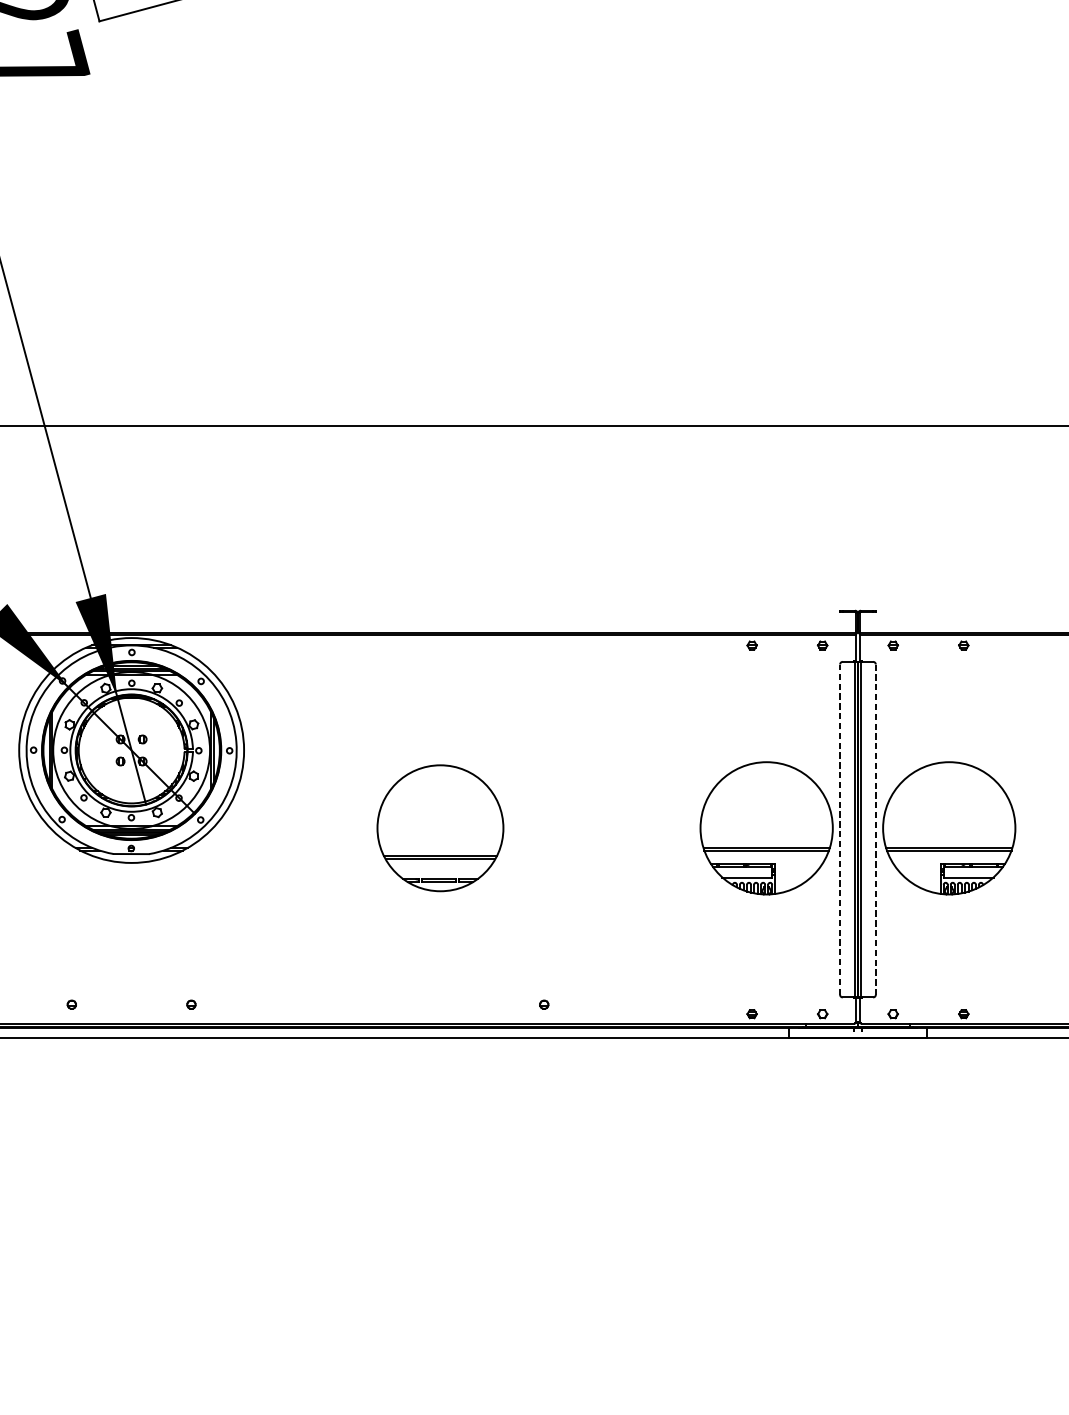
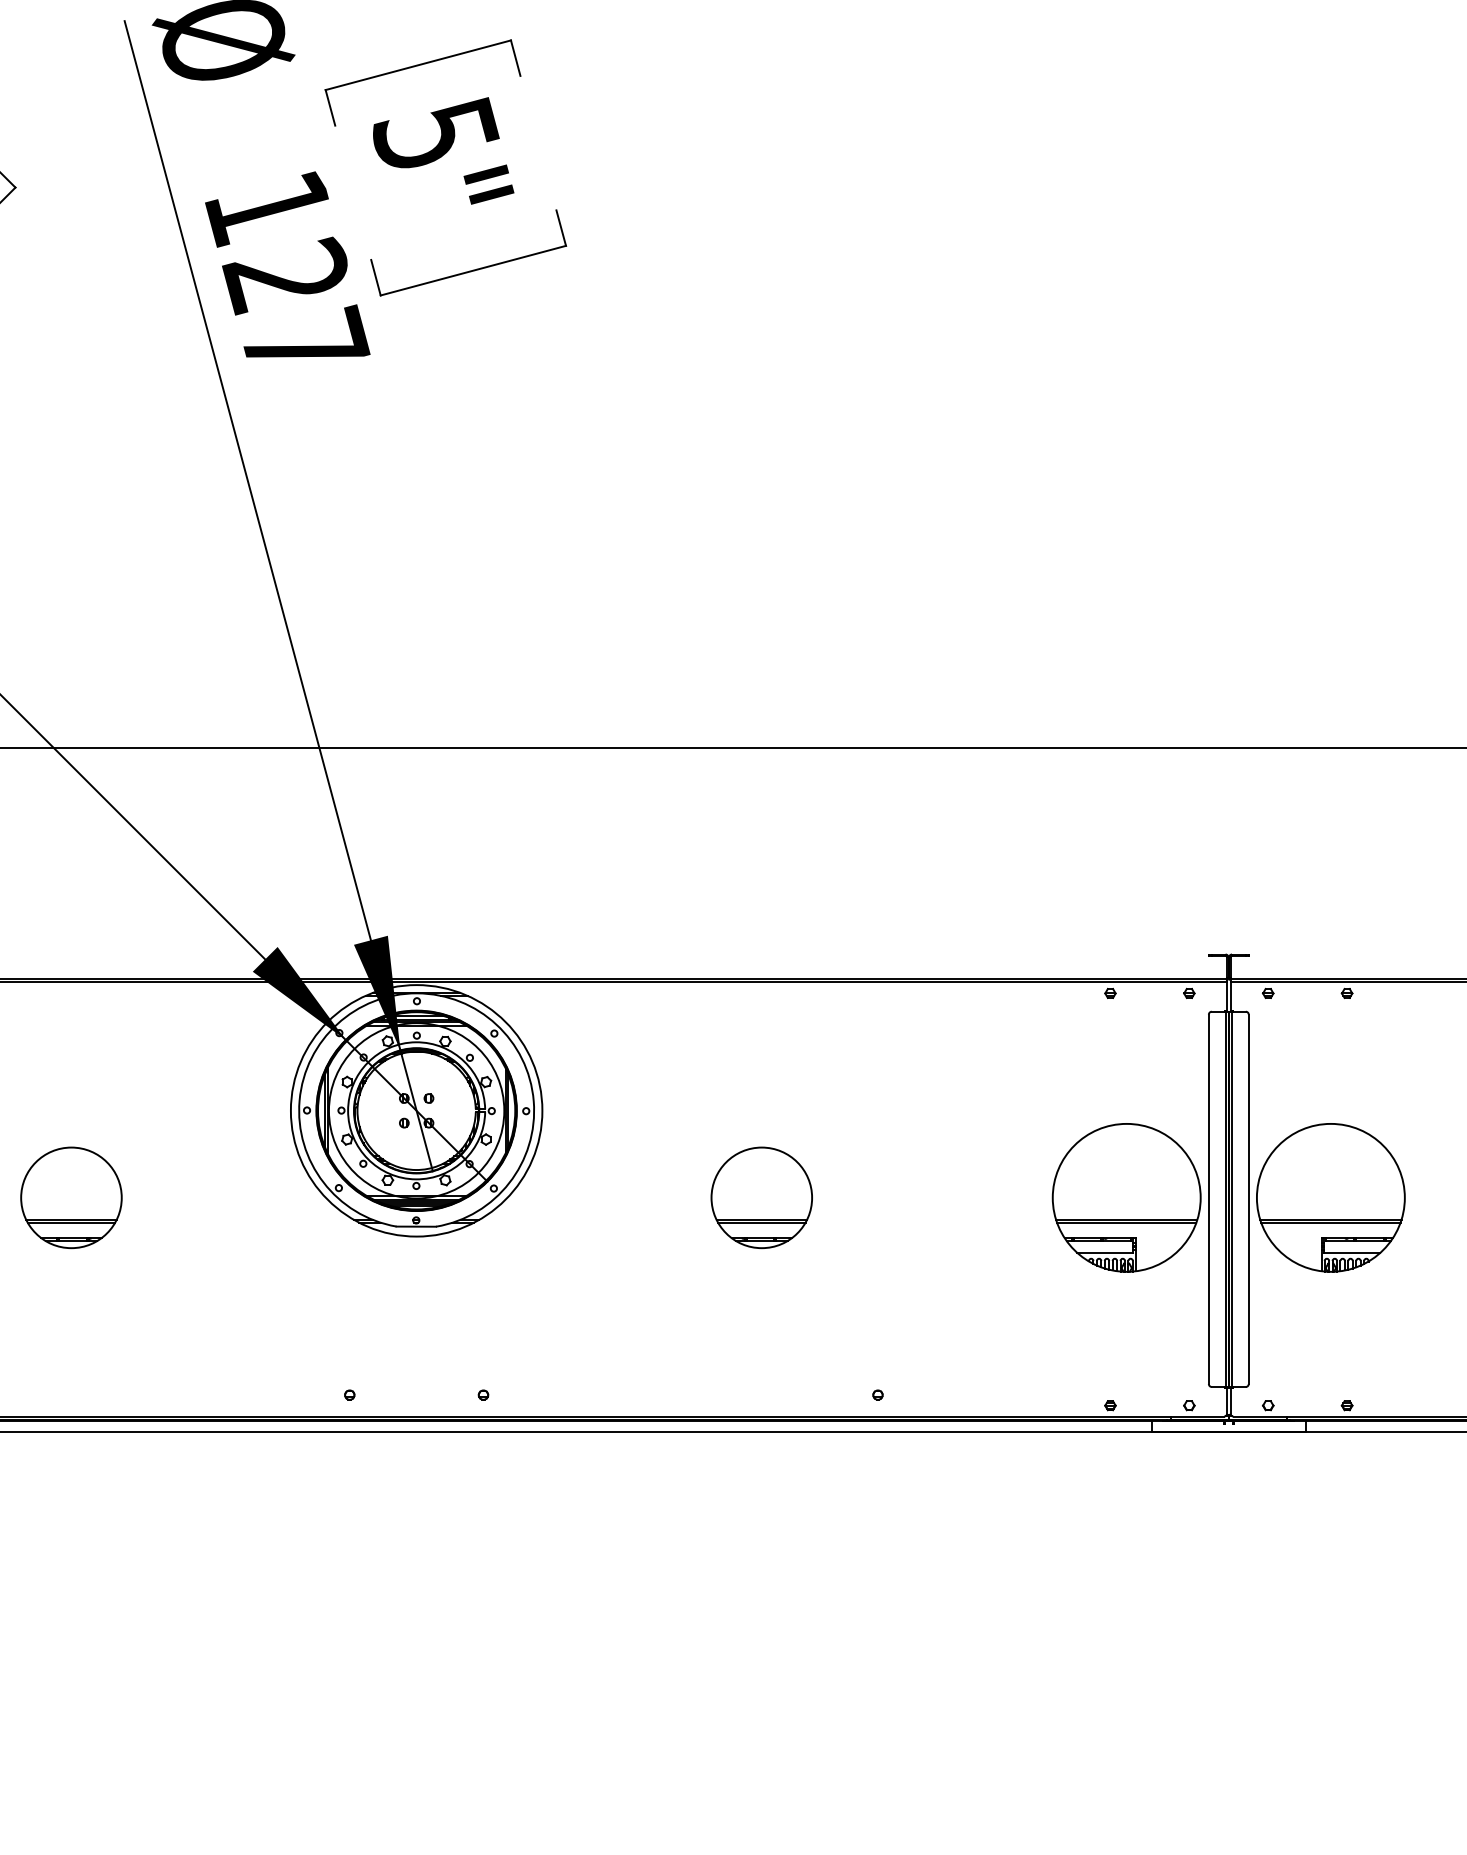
part: (440, 828) -> (761, 1197), size x0.71
line: (839, 829) -> (1208, 1199), dashed -> solid
line: (875, 829) -> (1248, 1199), dashed -> solid

